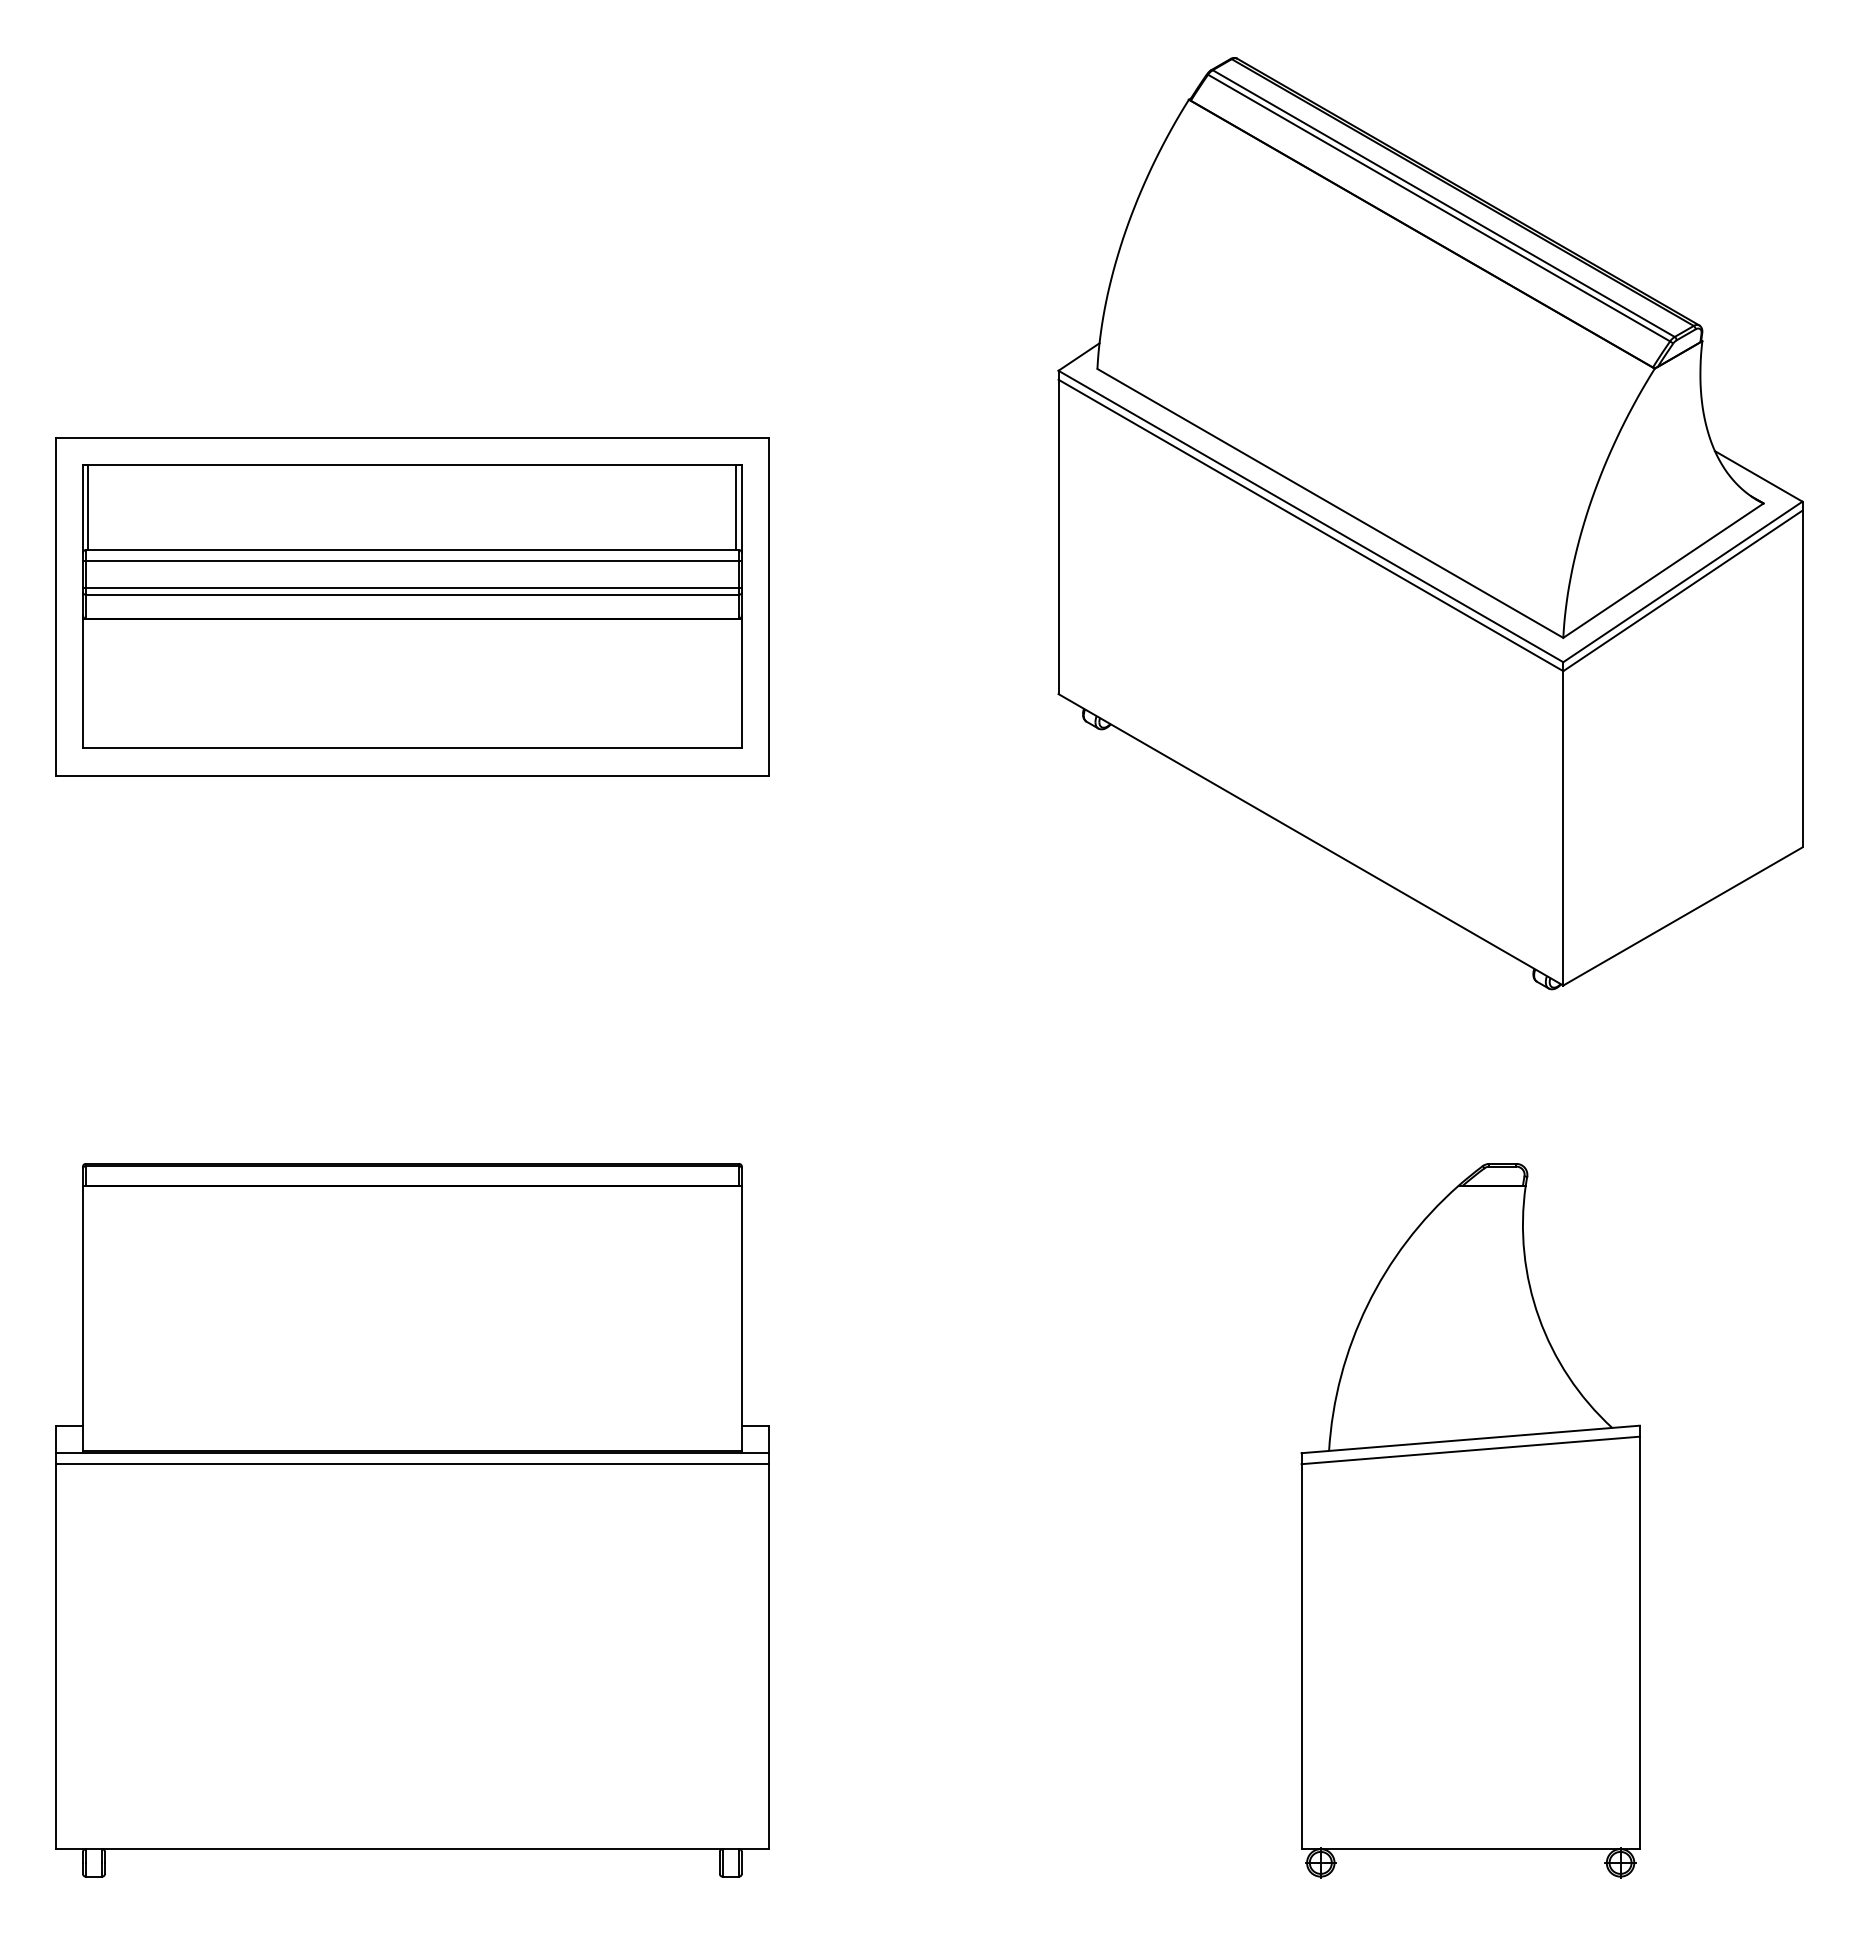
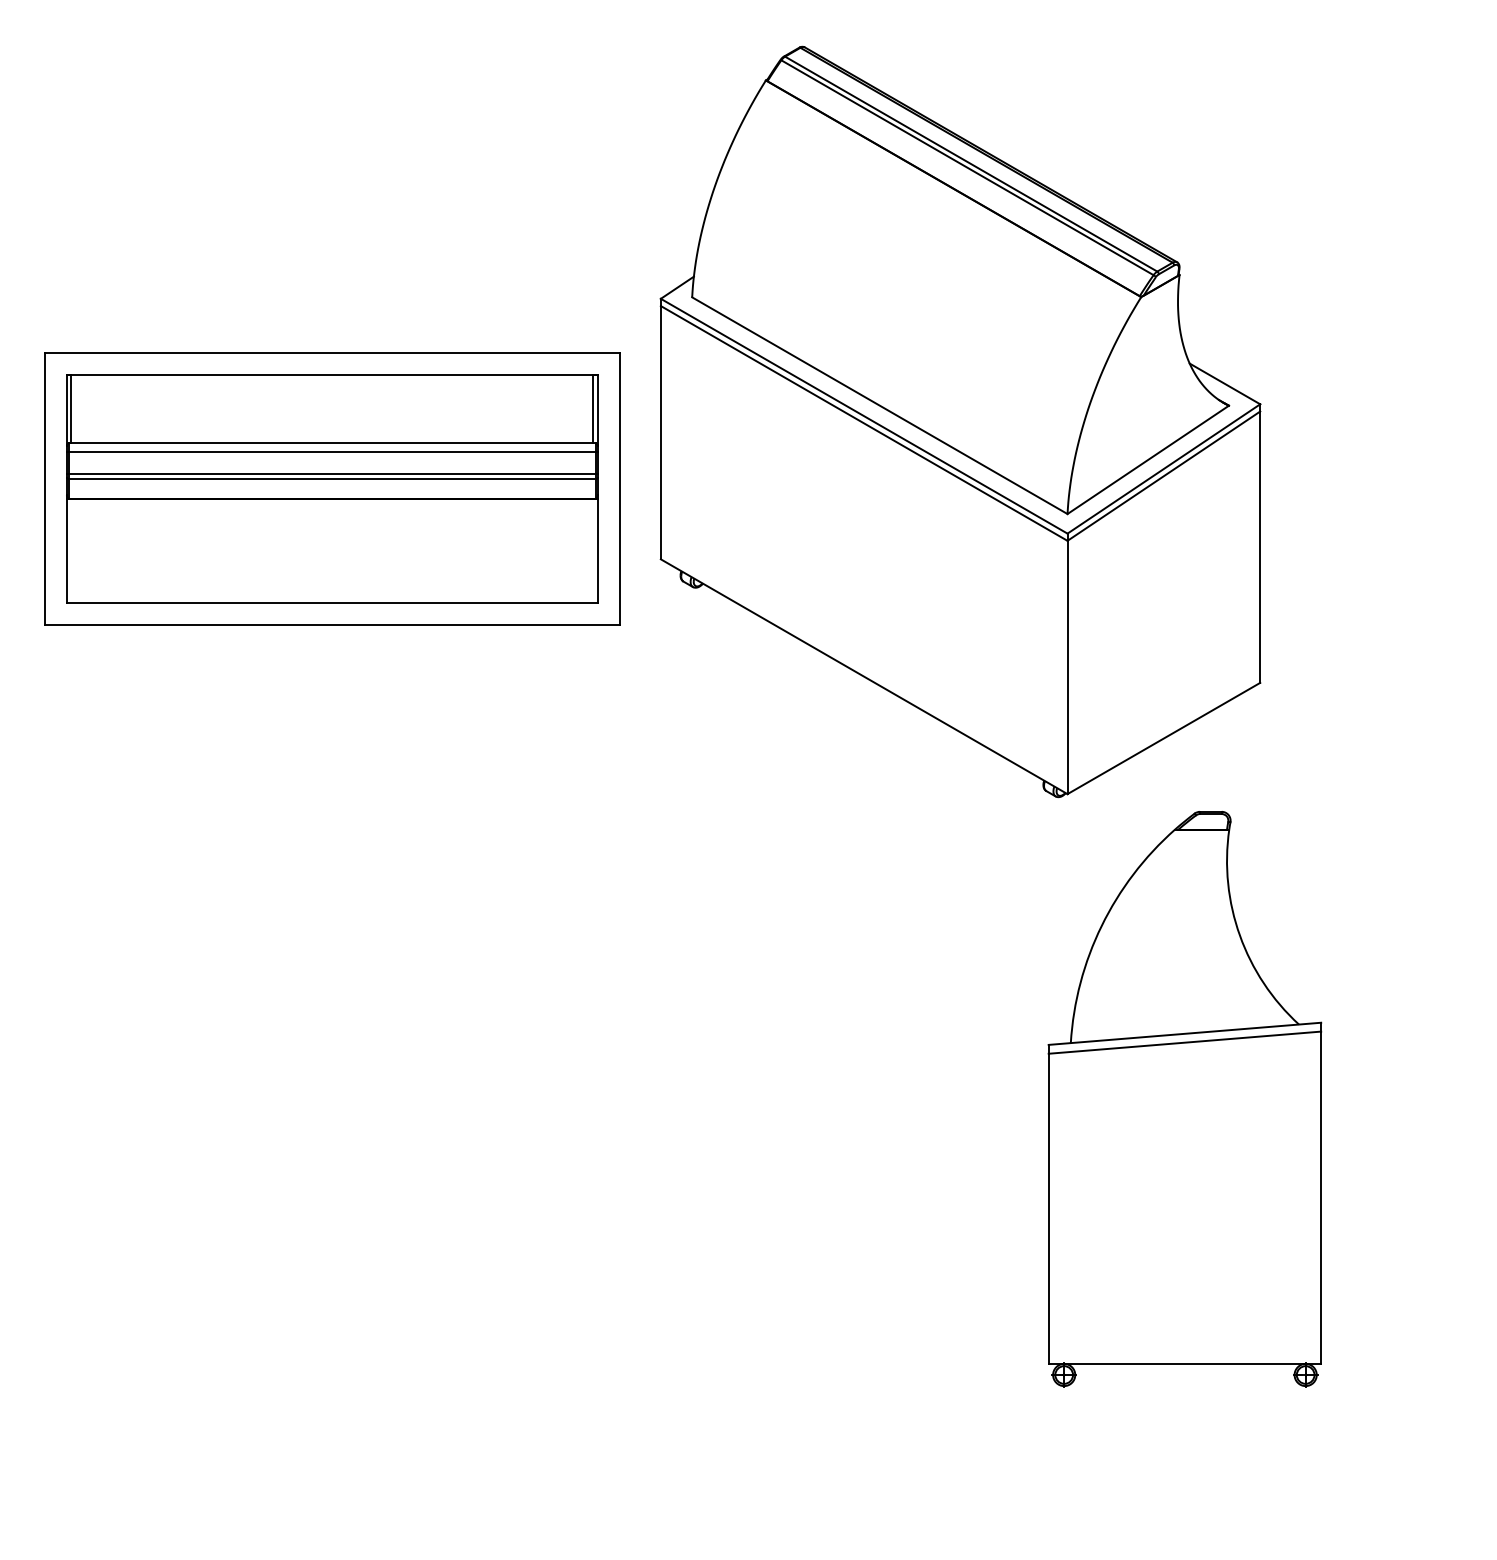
part: (1430, 523) -> (960, 421), moved
part: (412, 1519) -> (332, 1224), removed
part: (1470, 1520) -> (1184, 1099), moved

